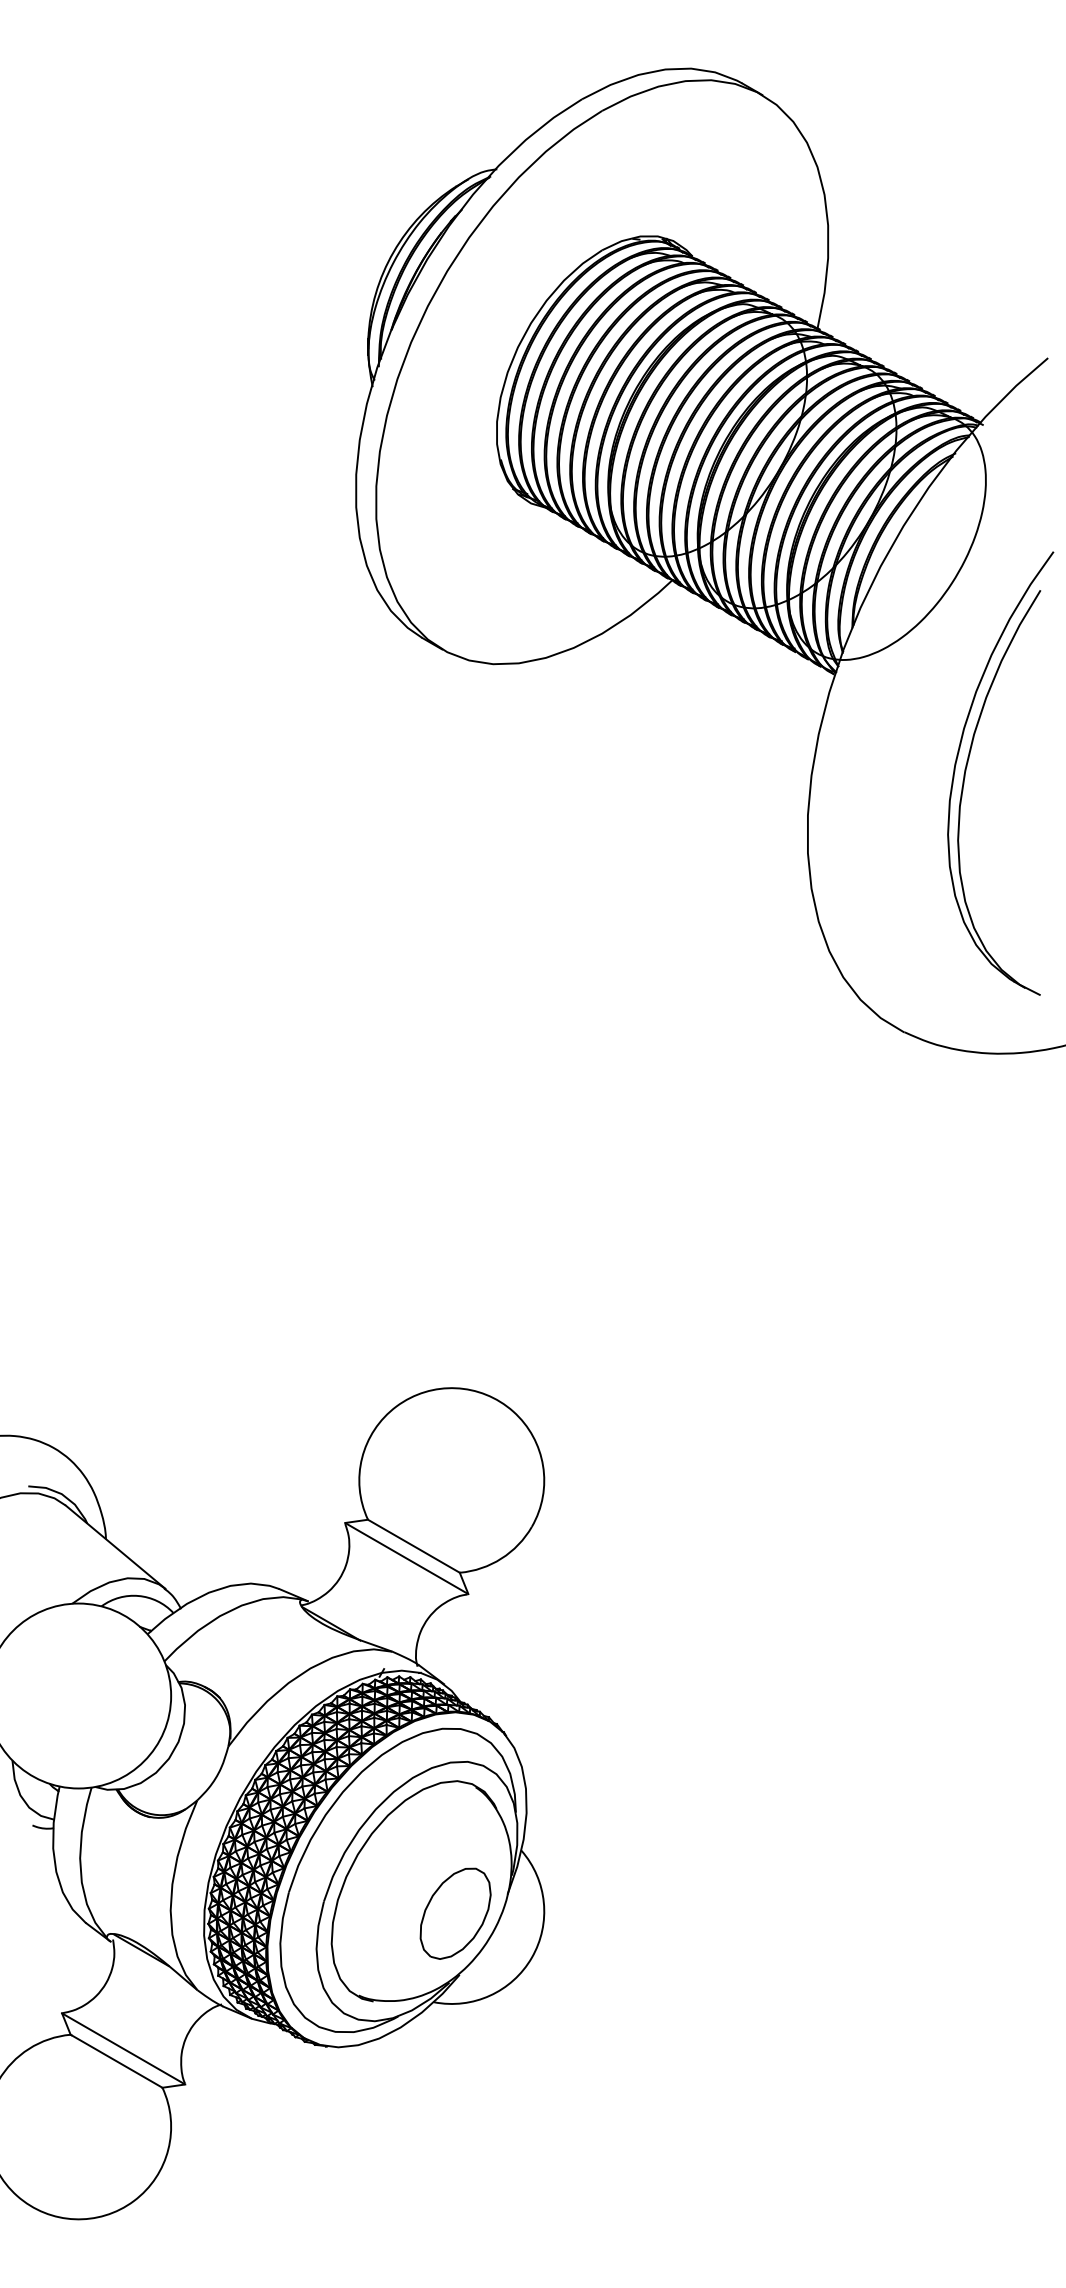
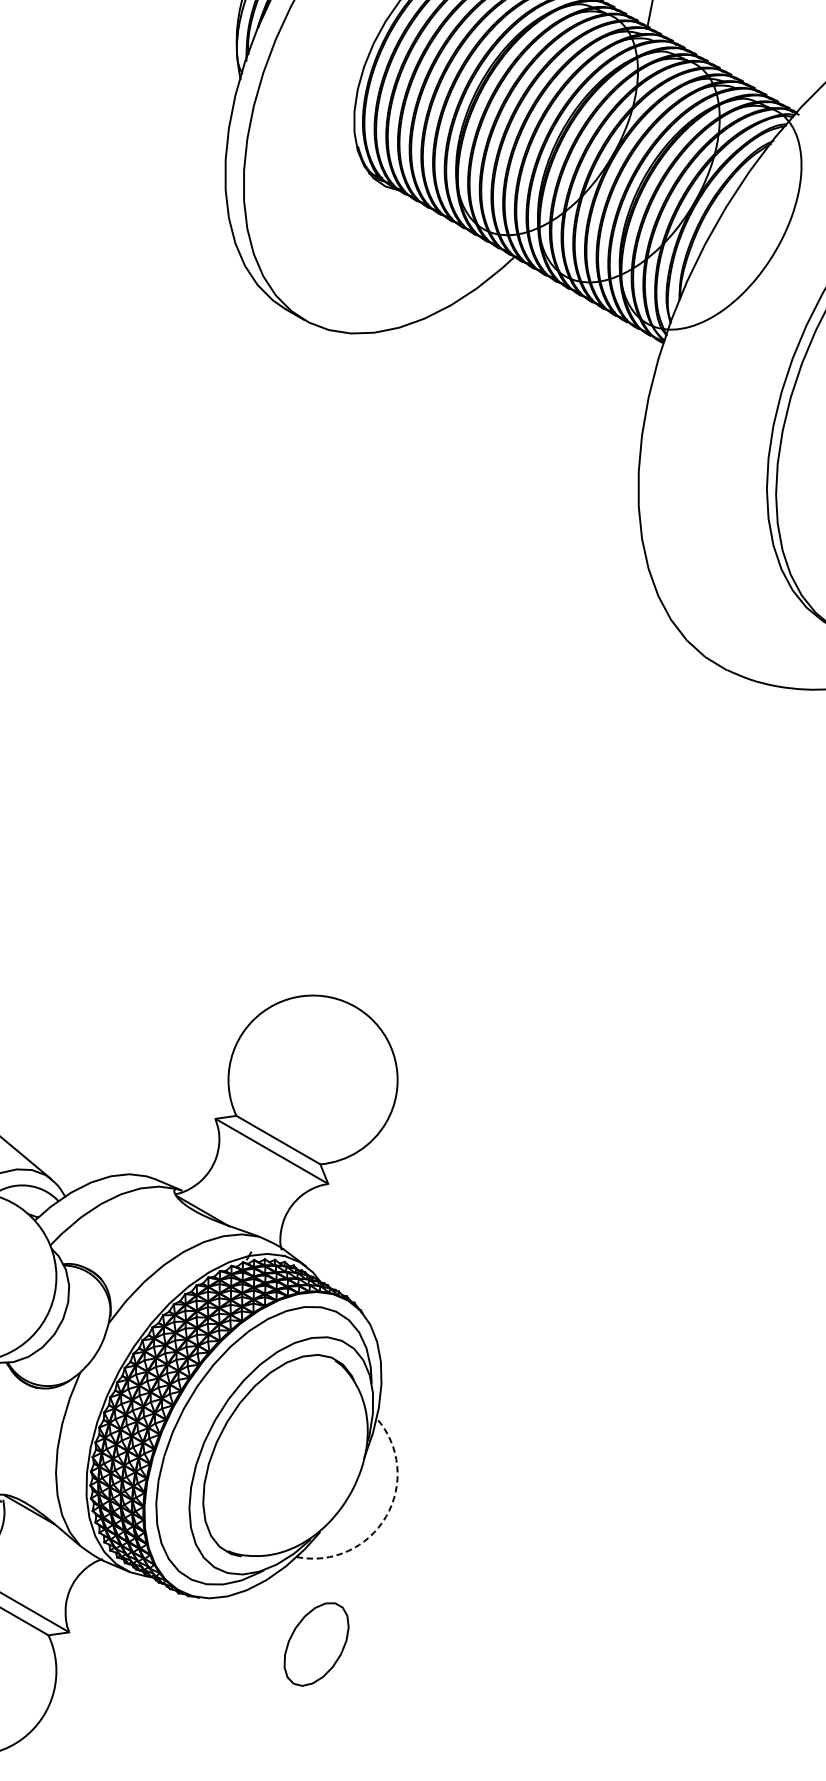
part: (455, 1913) -> (316, 1644), moved
arc: (531, 1957) -> (385, 1516), solid -> dashed

